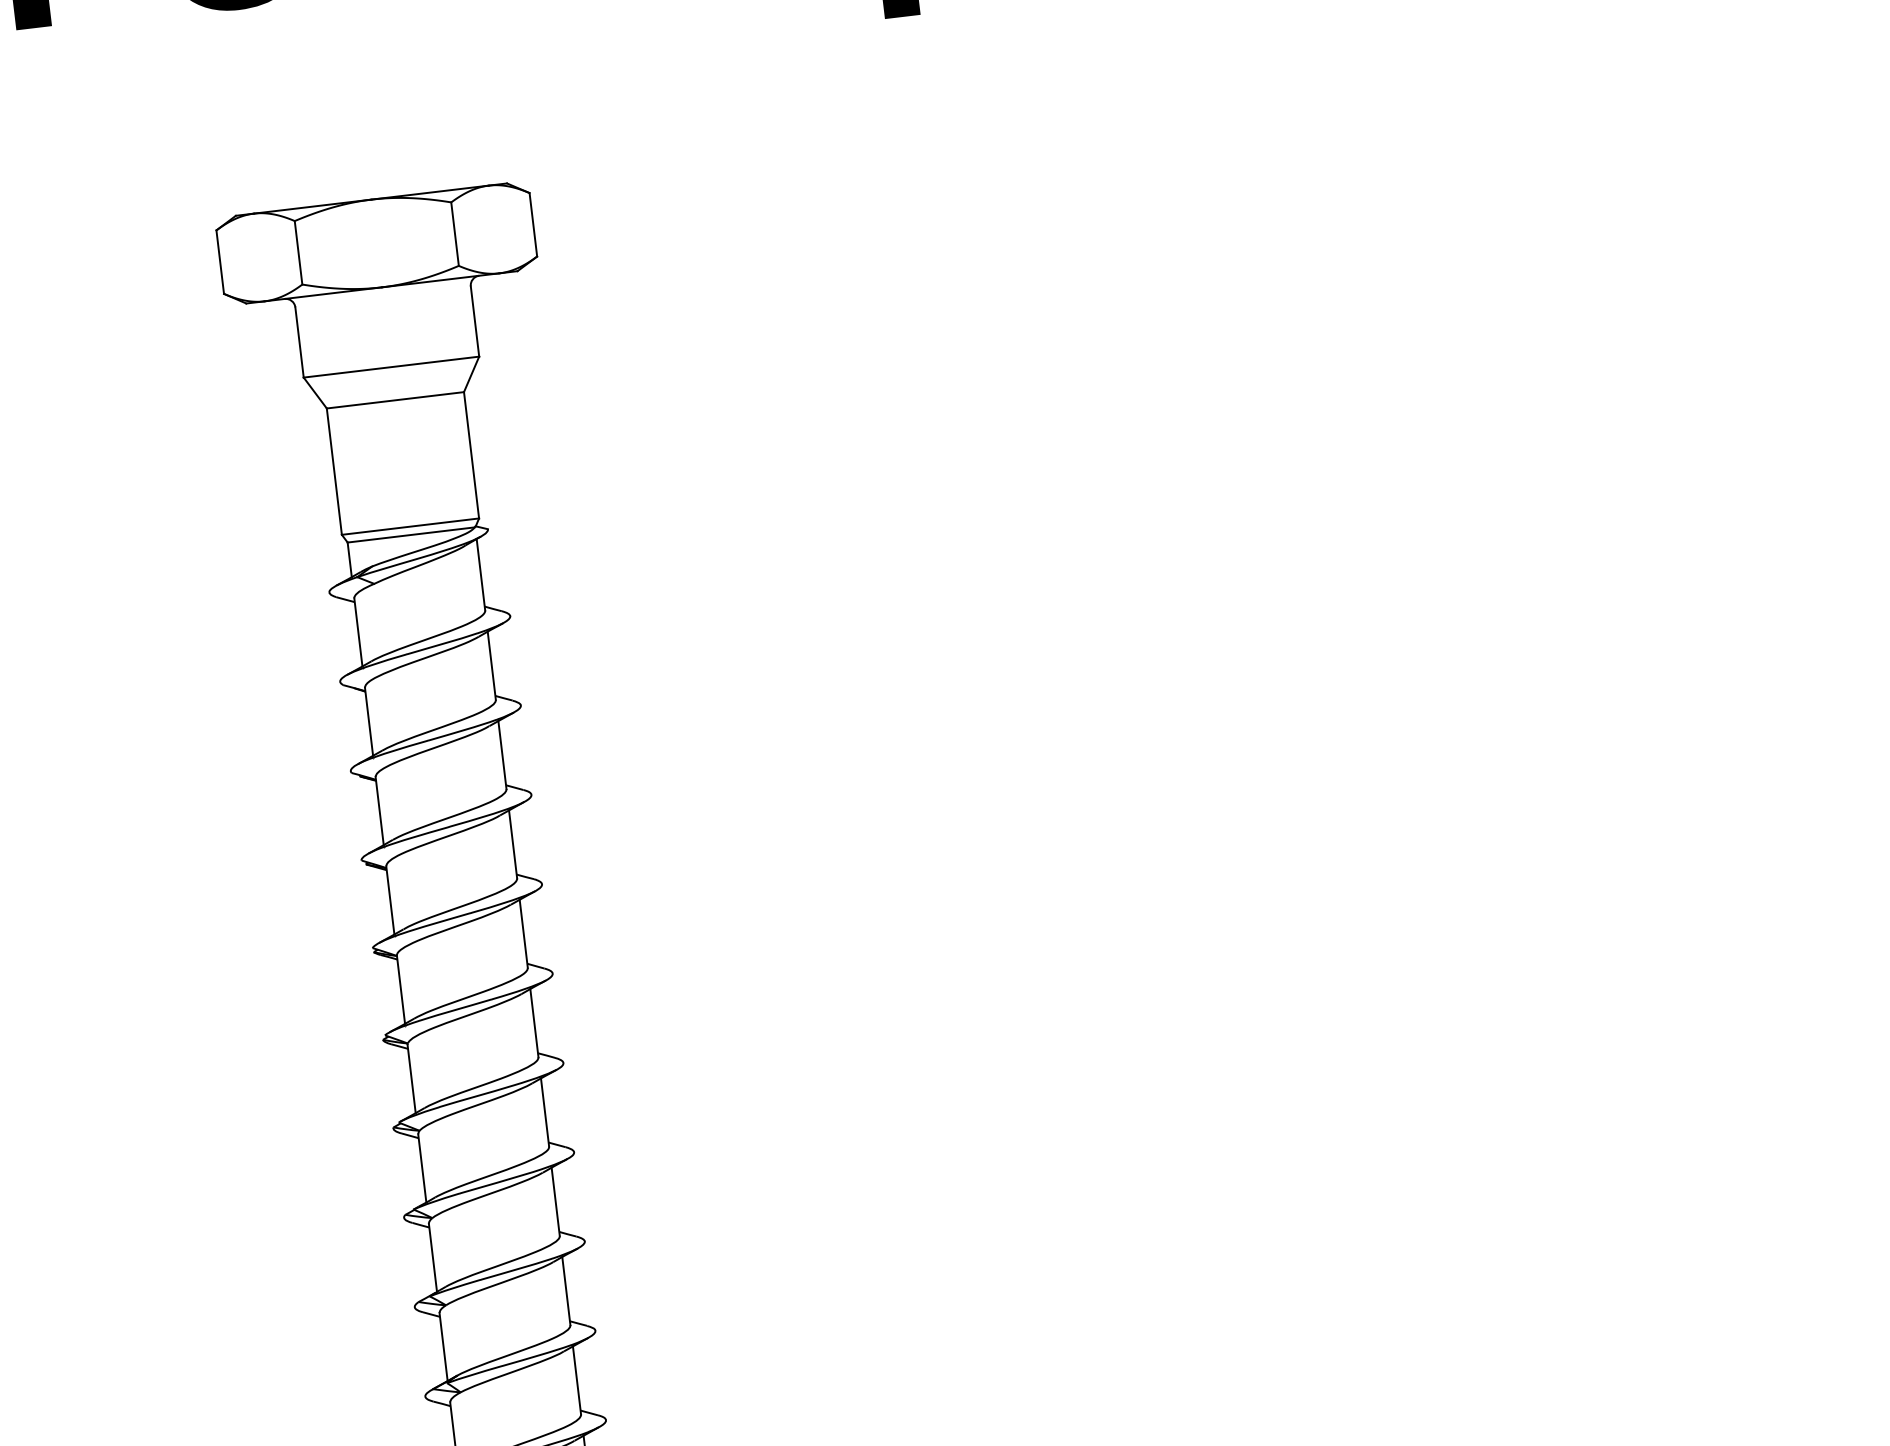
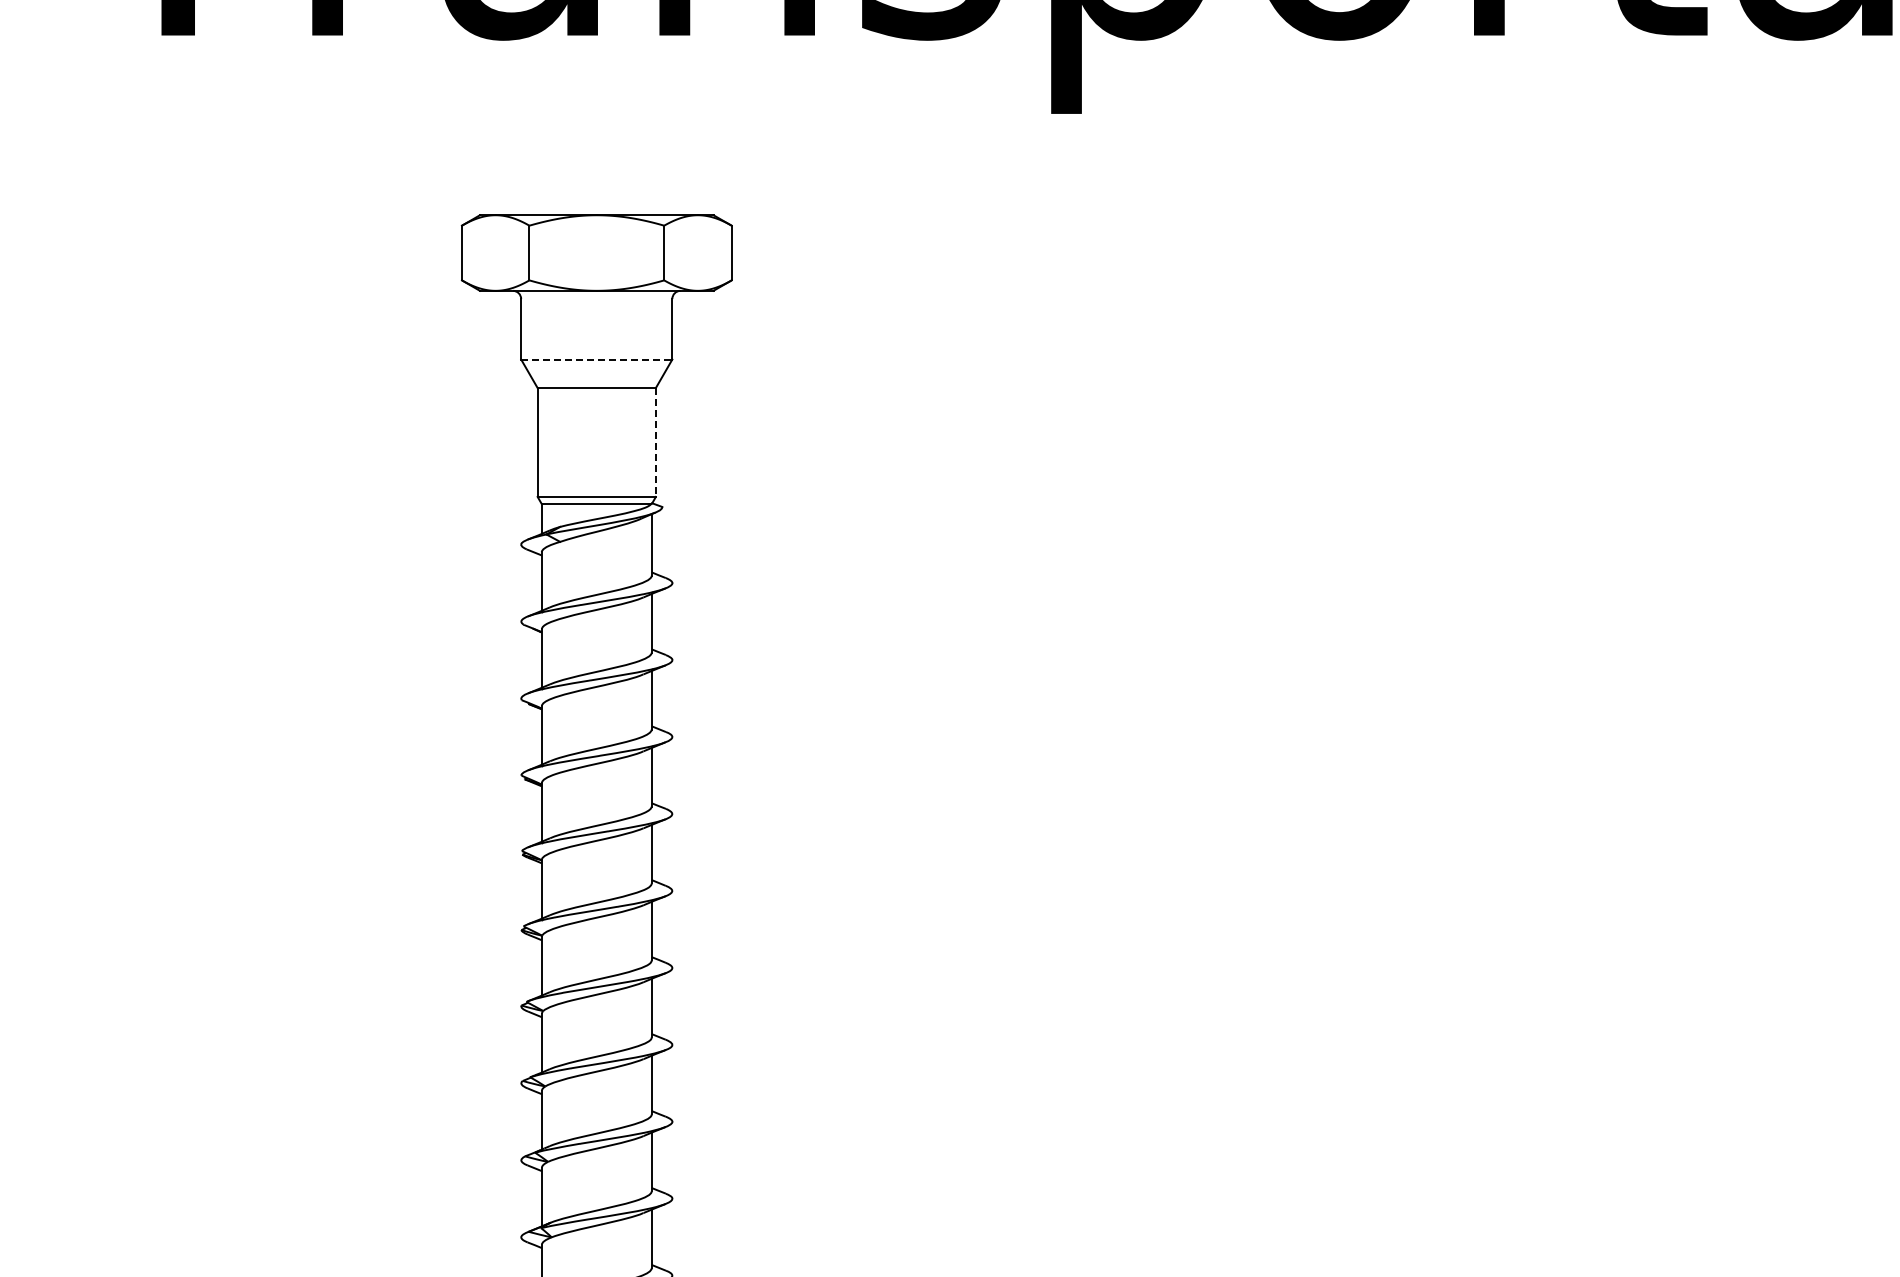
line: (391, 367) -> (596, 359), solid -> dashed
line: (471, 456) -> (655, 443), solid -> dashed

